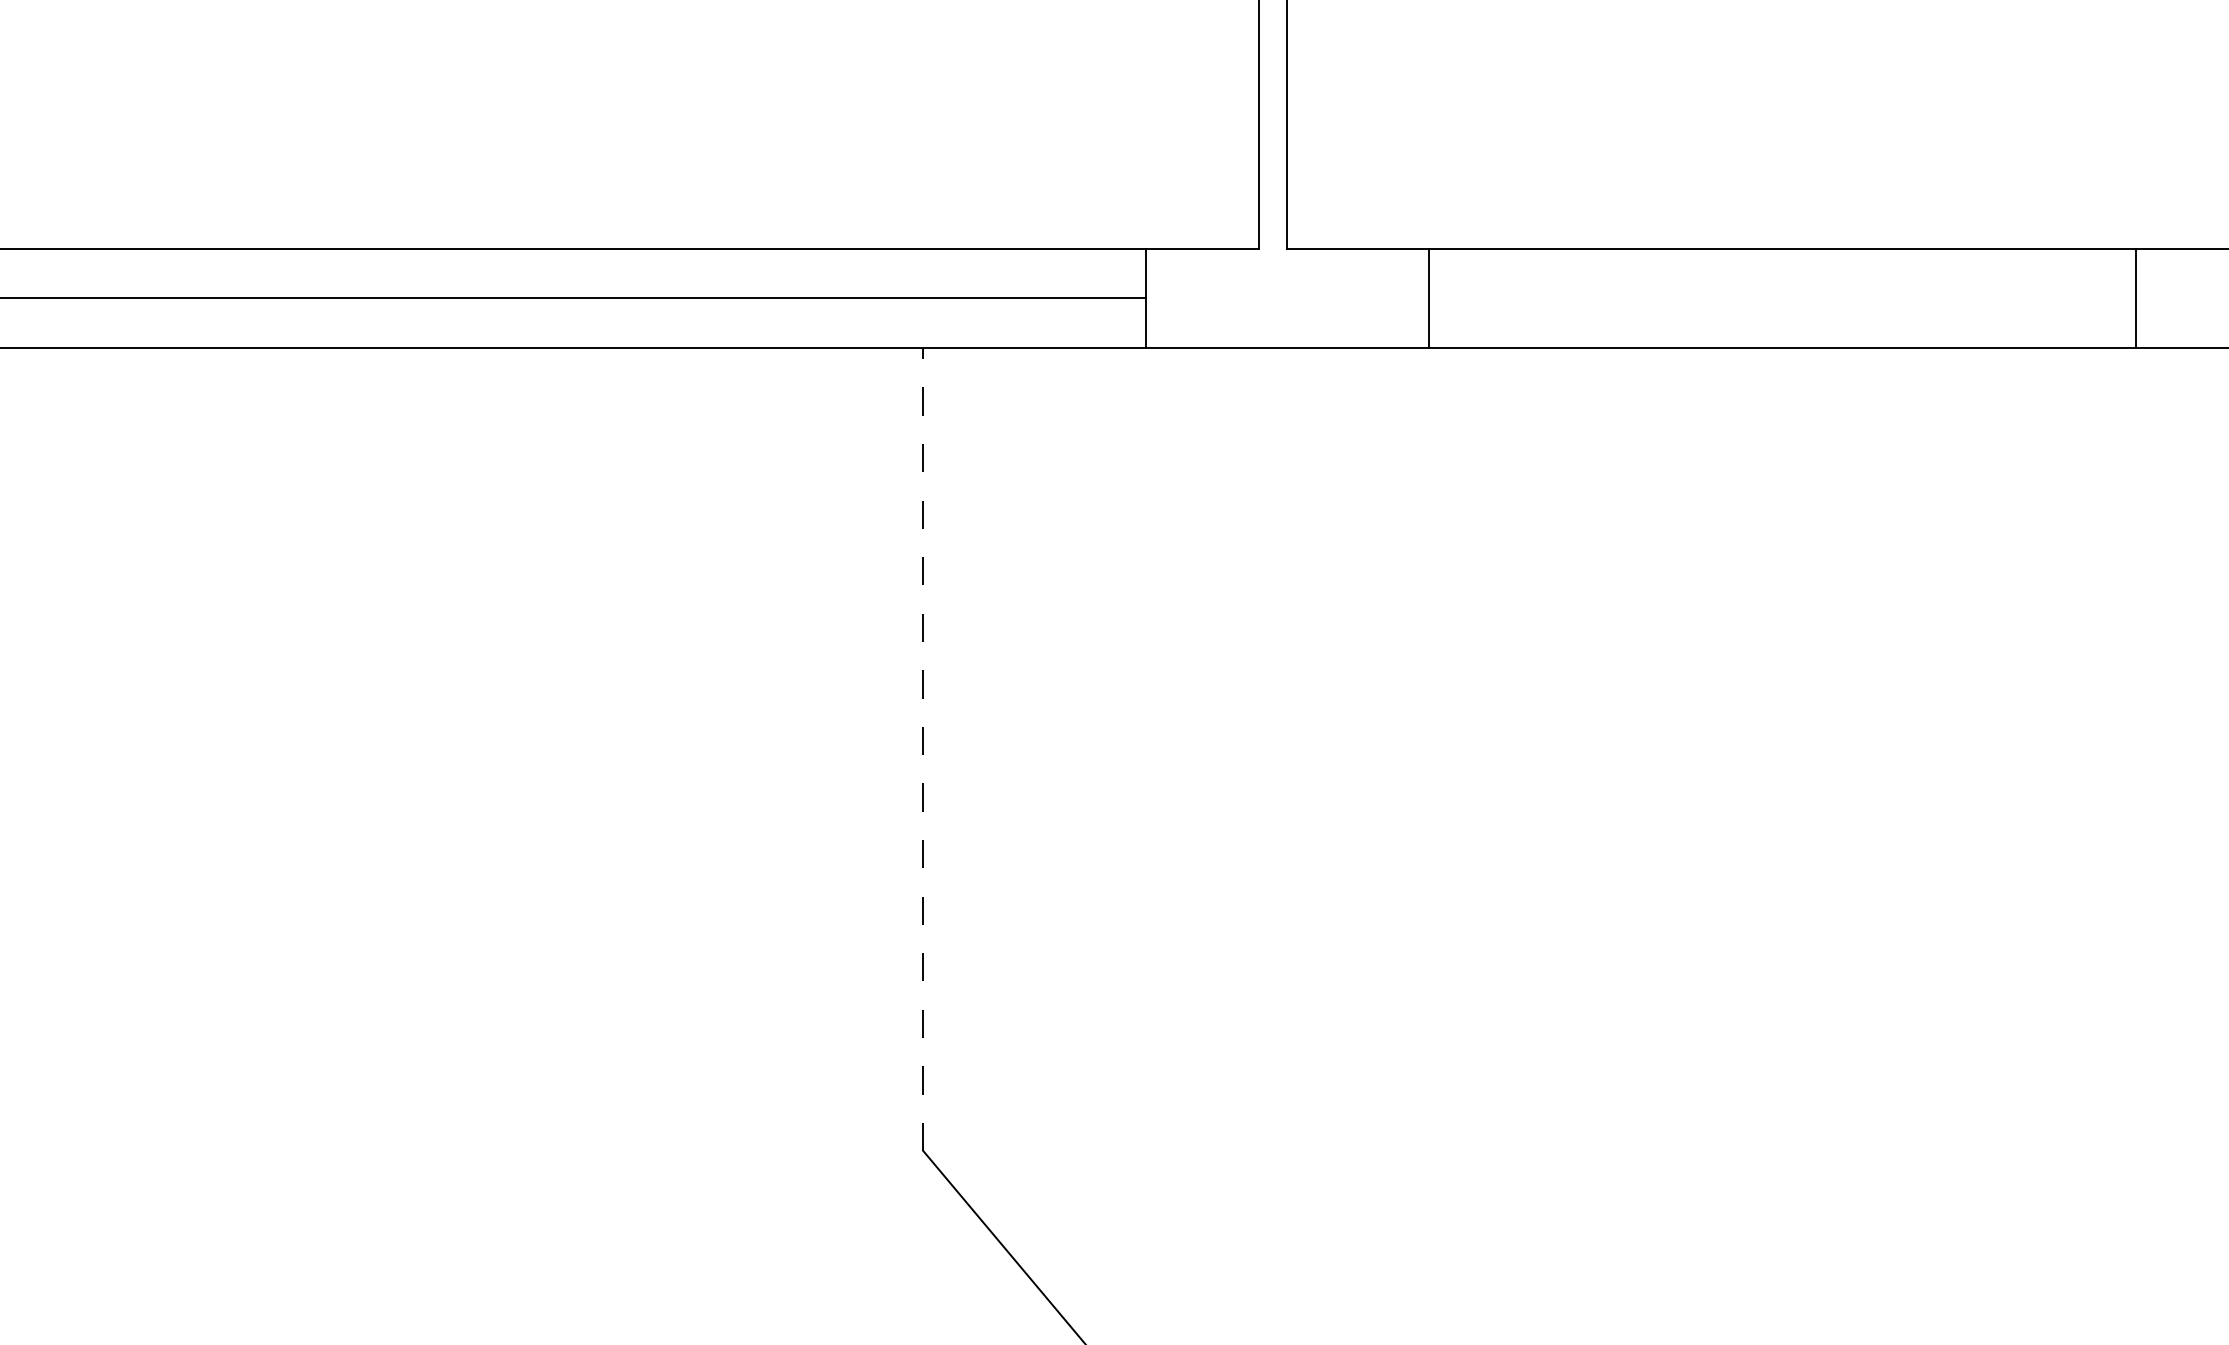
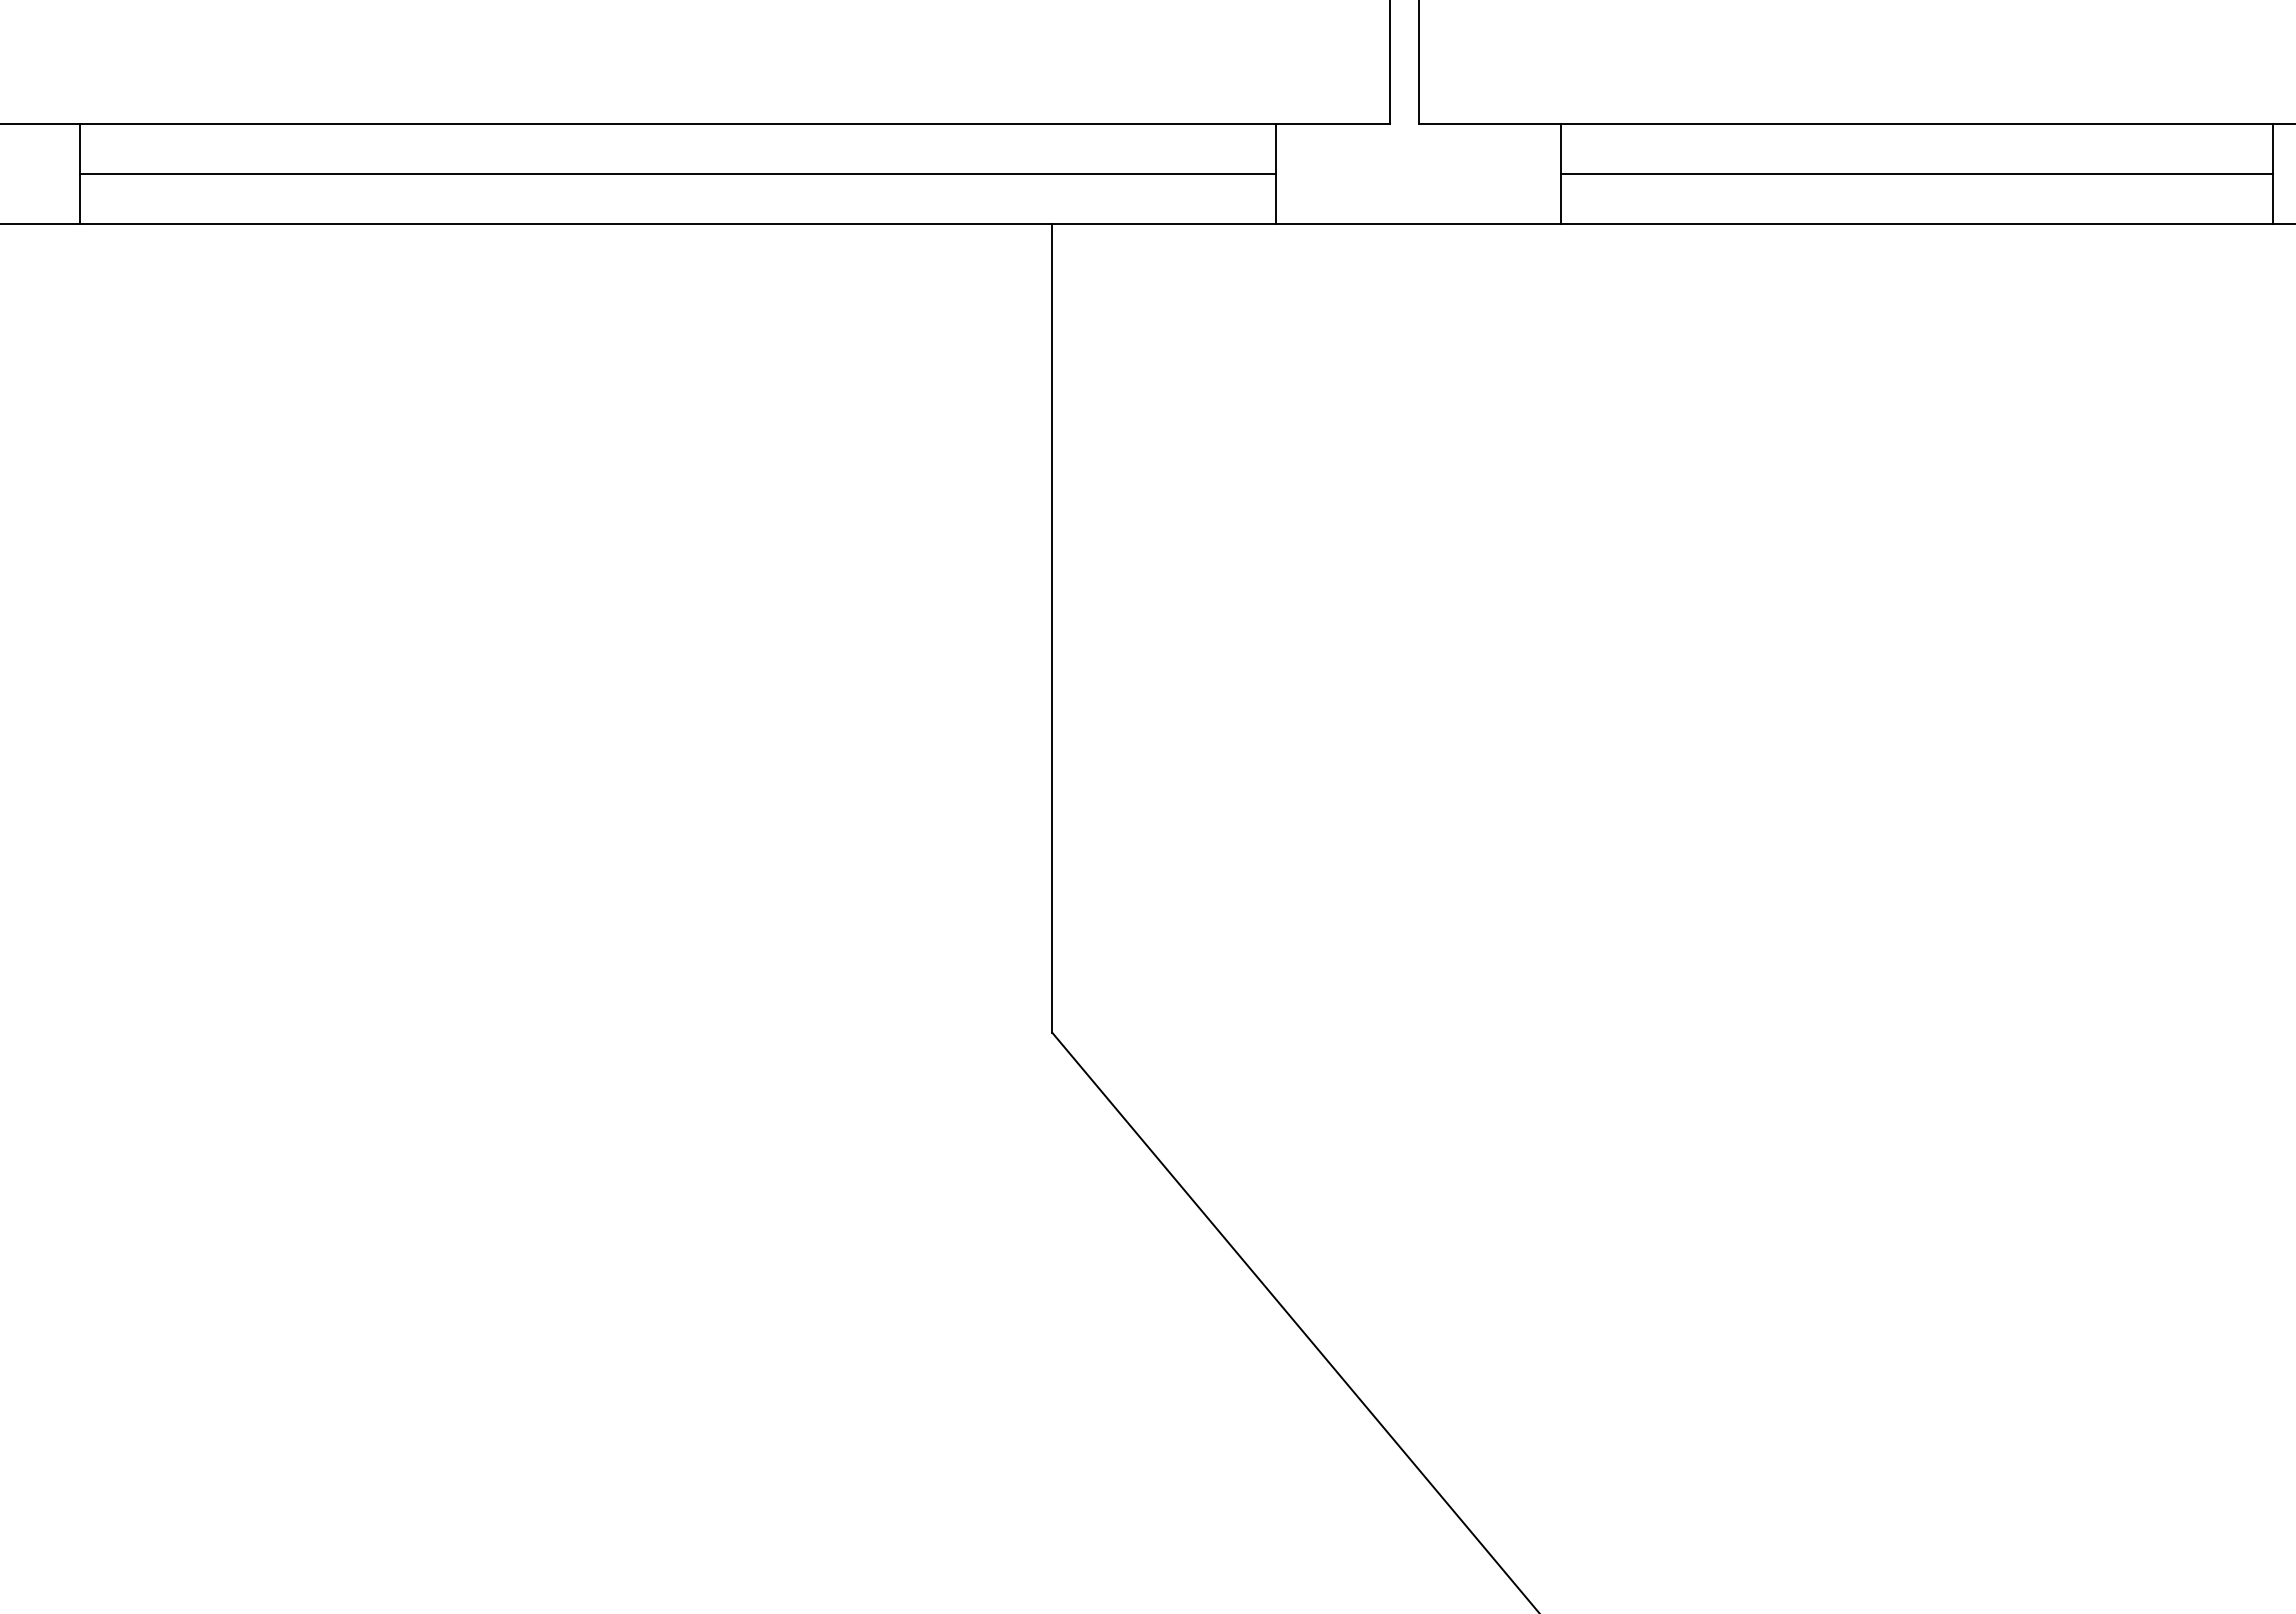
line: (1781, 297) -> (1916, 173), added
line: (923, 748) -> (1052, 627), dashed -> solid

